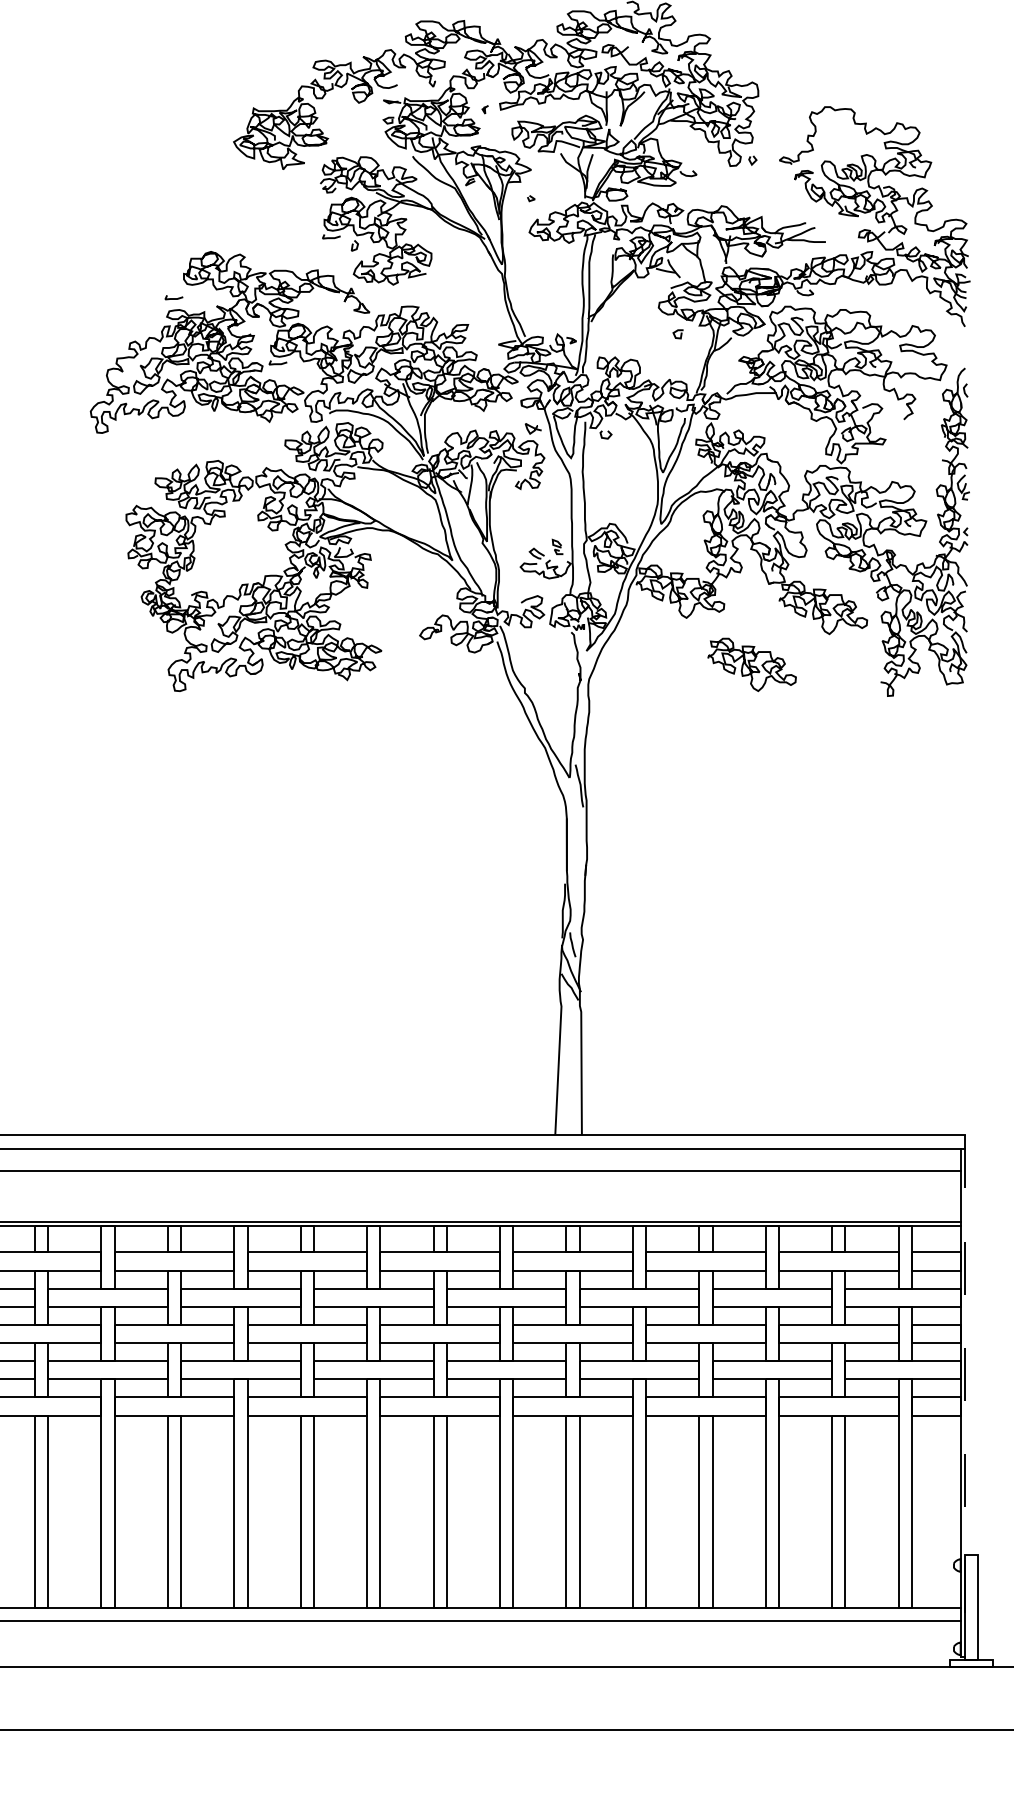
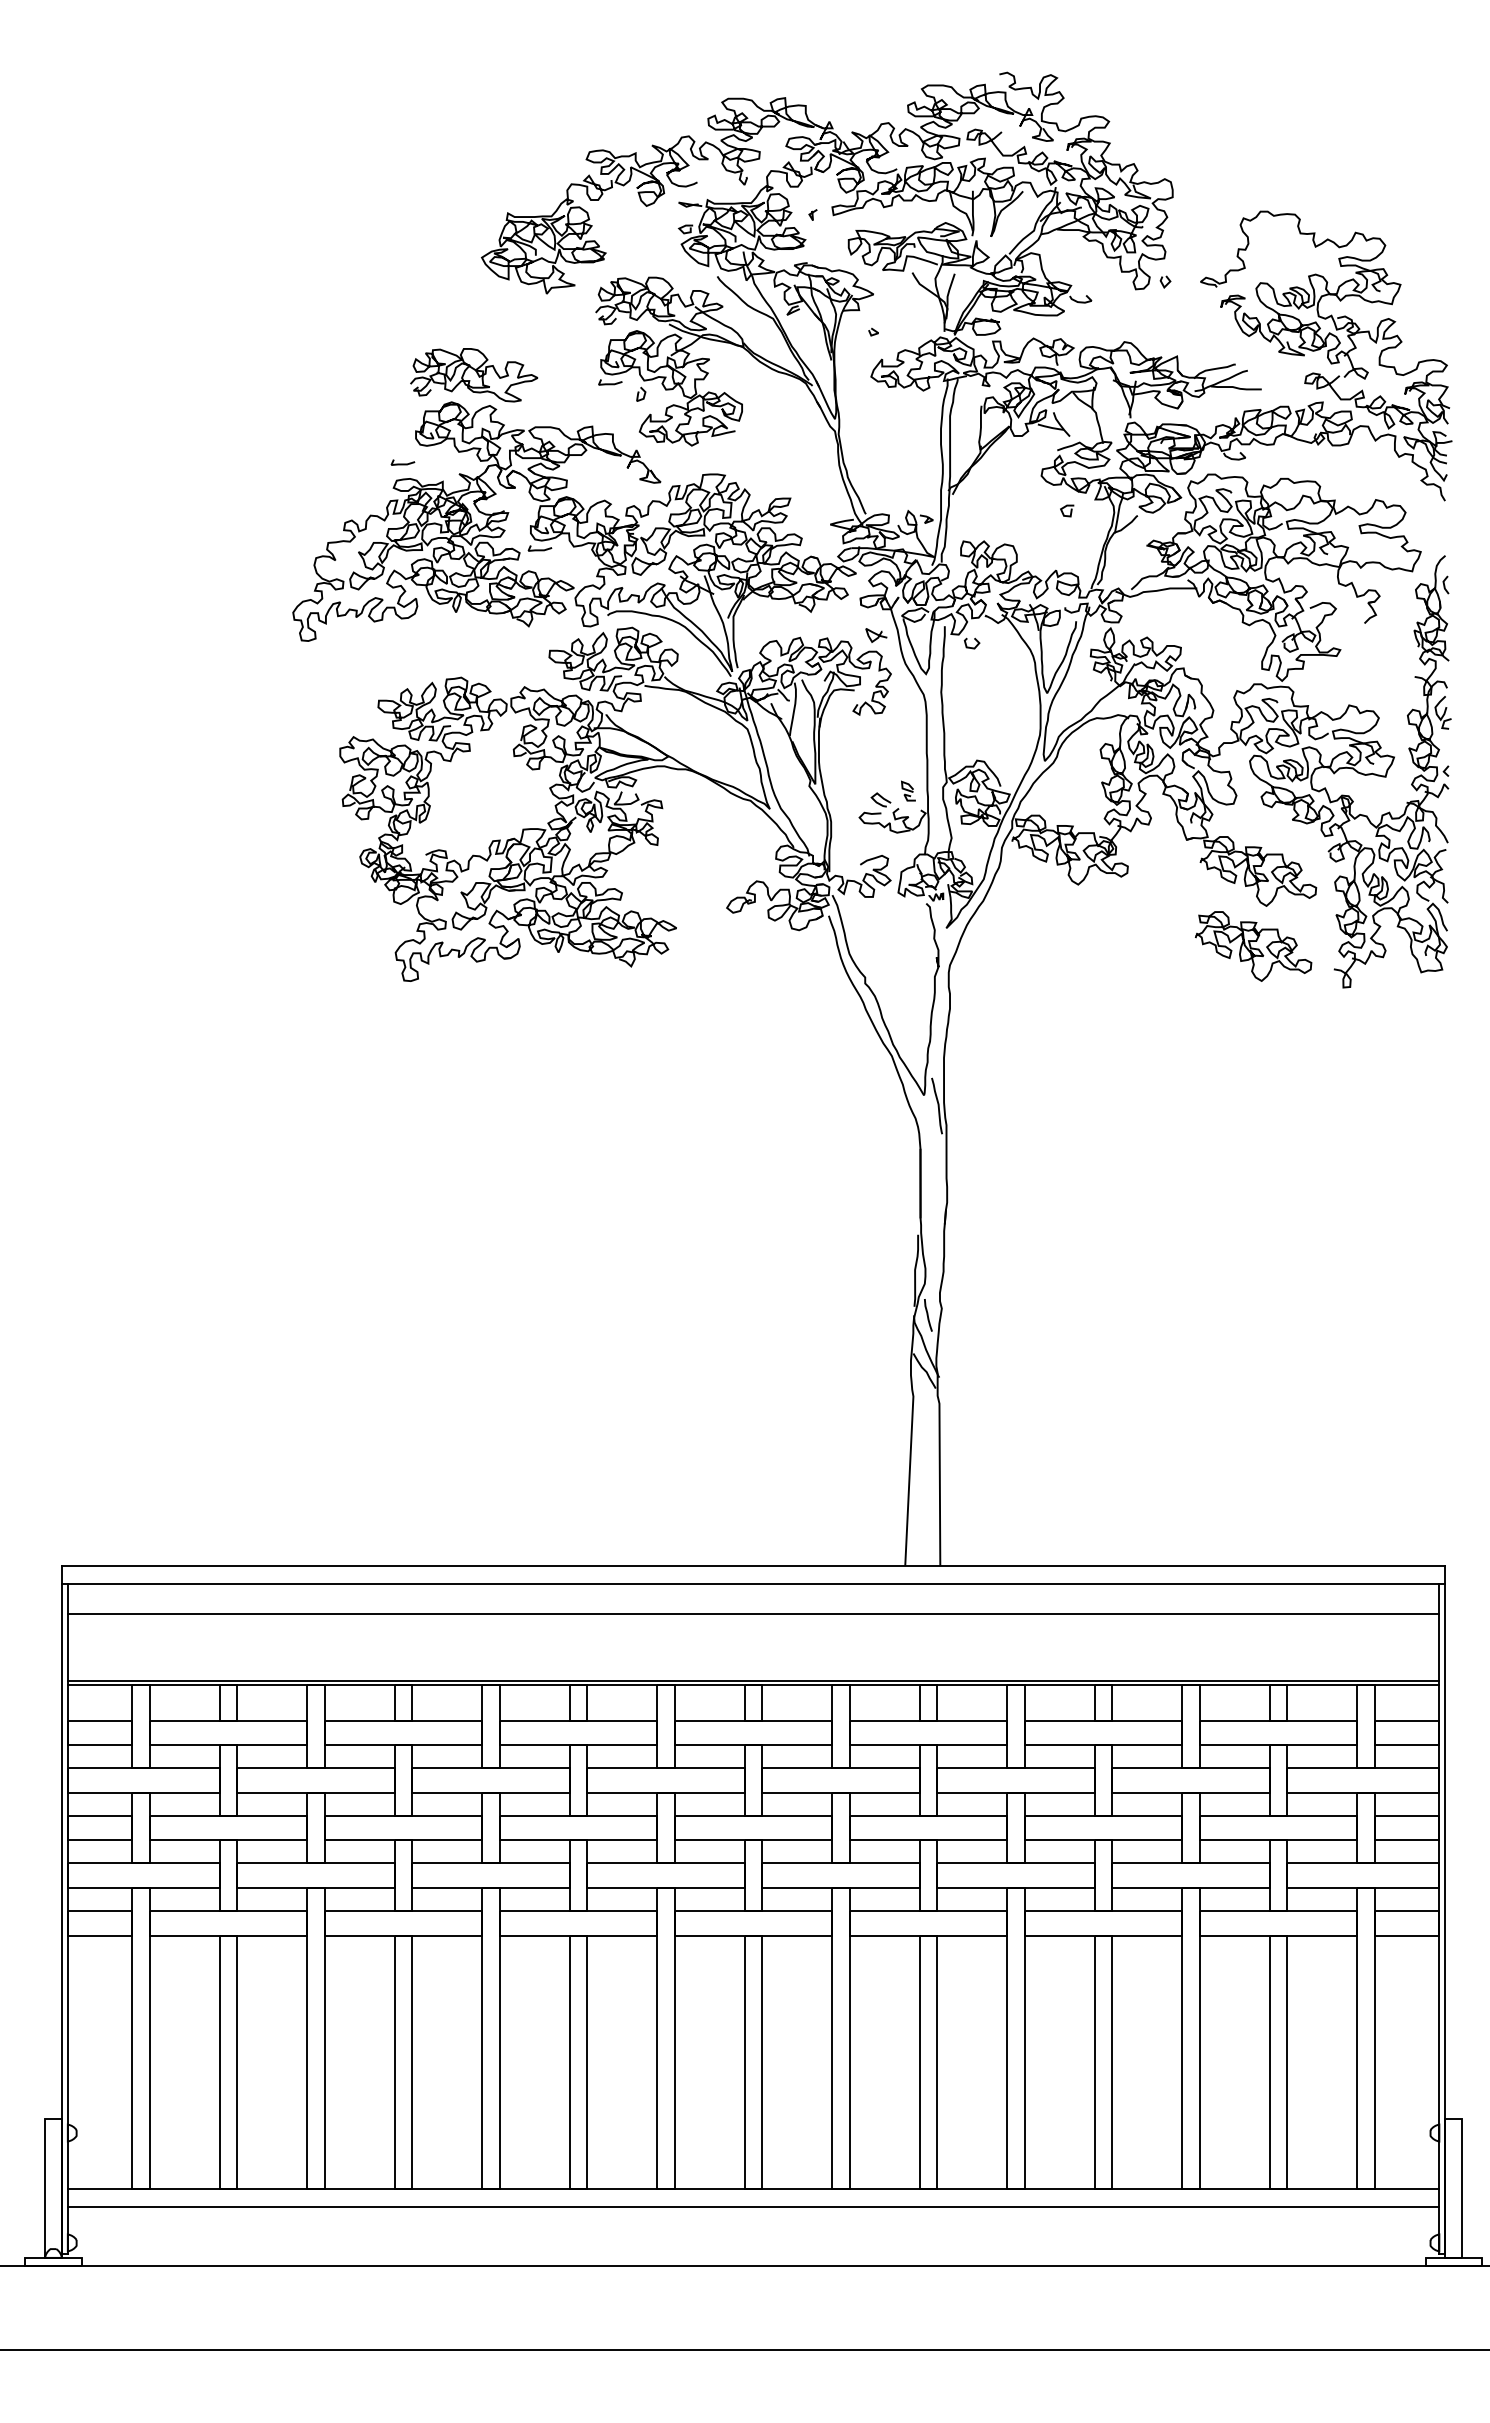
part: (228, 231) -> (474, 375), added
curve: (752, 665) -> (1253, 947), moved
line: (964, 1395) -> (1444, 1909), dashed -> solid

